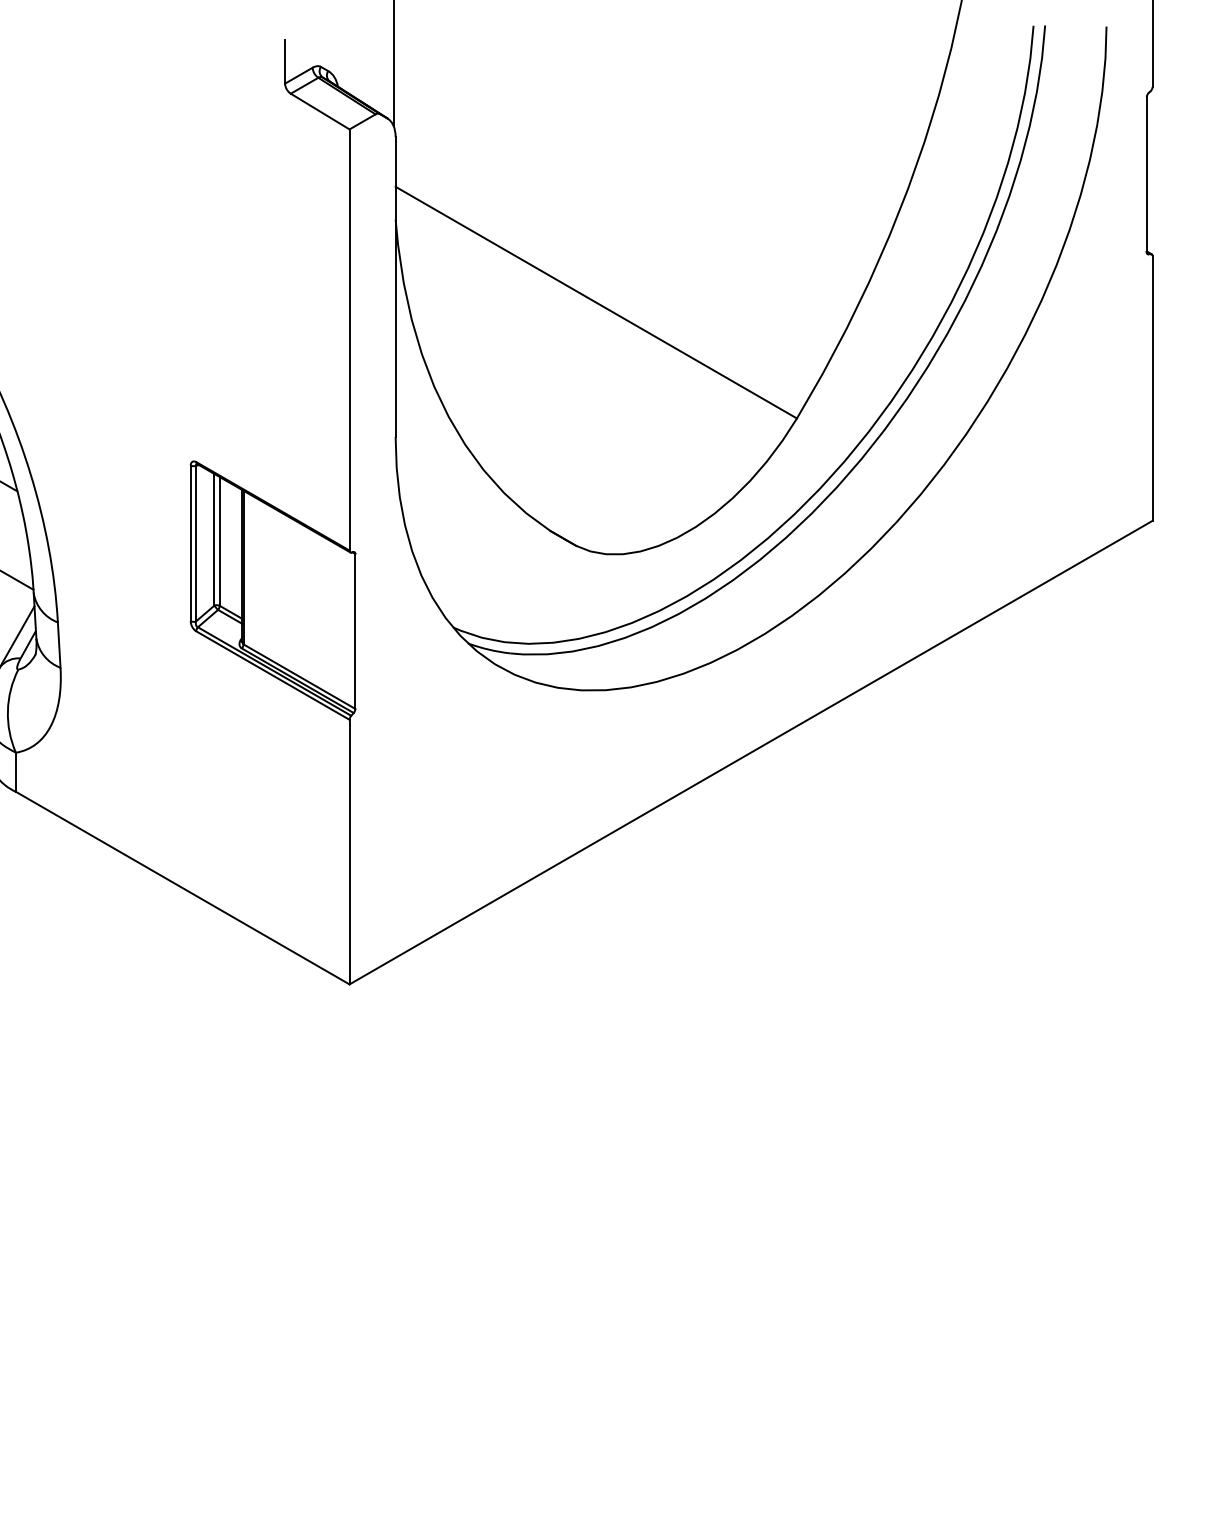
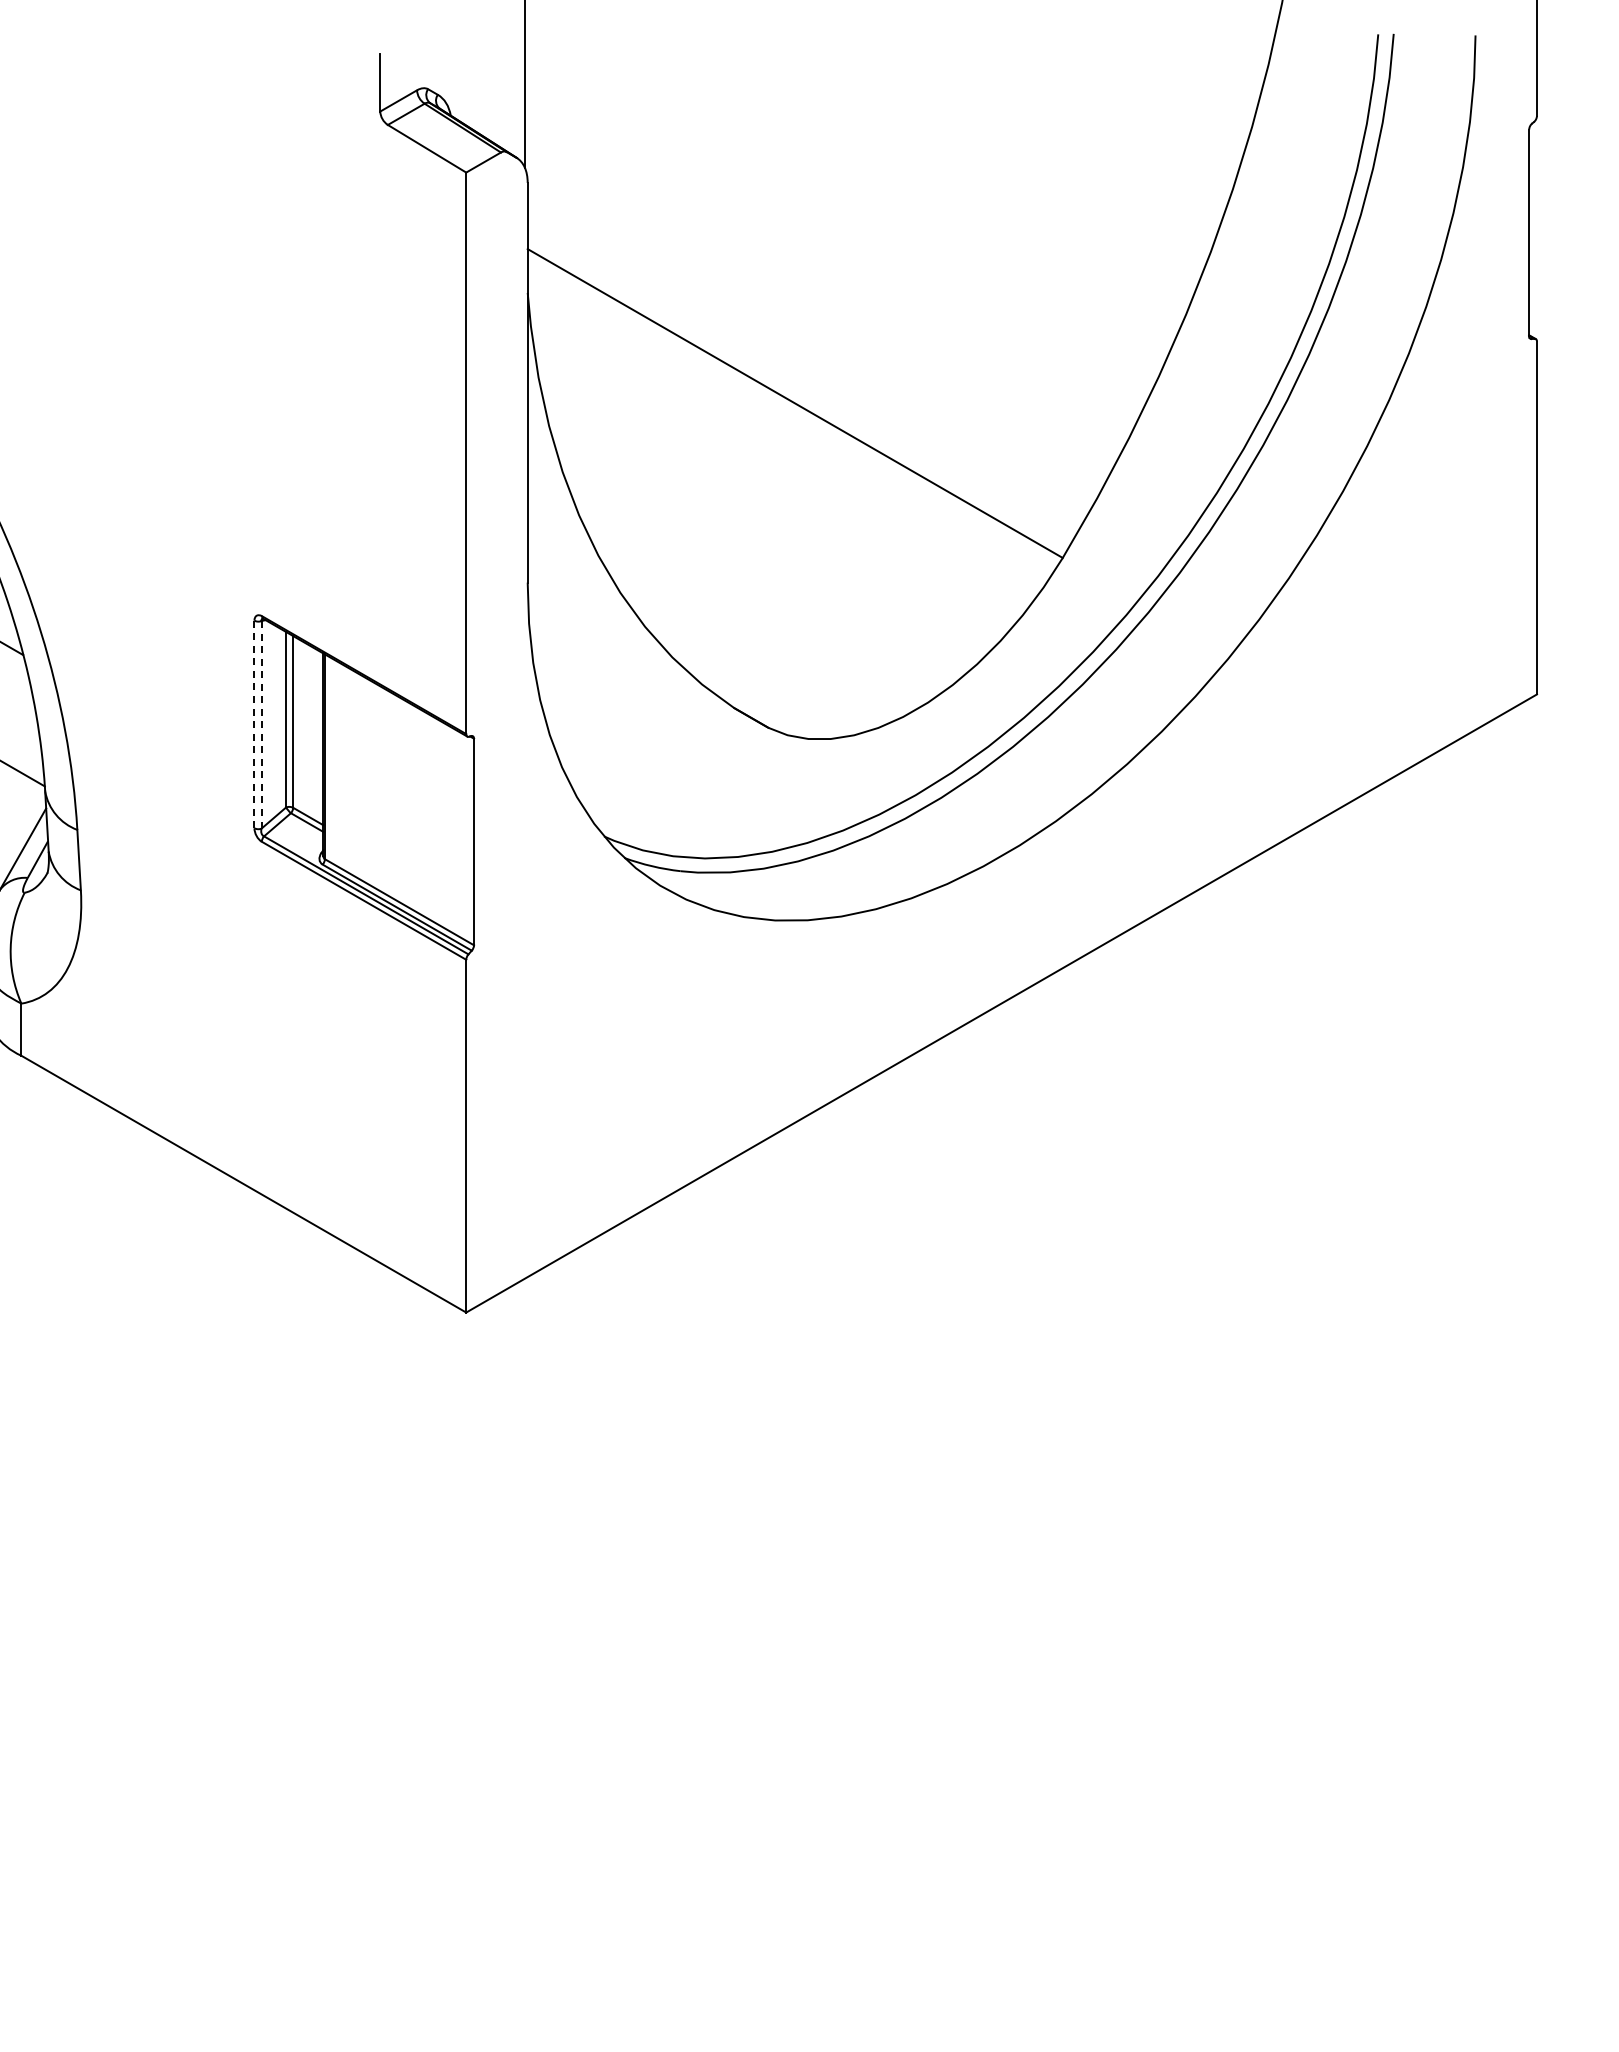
line: (190, 543) -> (254, 724), solid -> dashed
line: (196, 543) -> (261, 724), solid -> dashed

